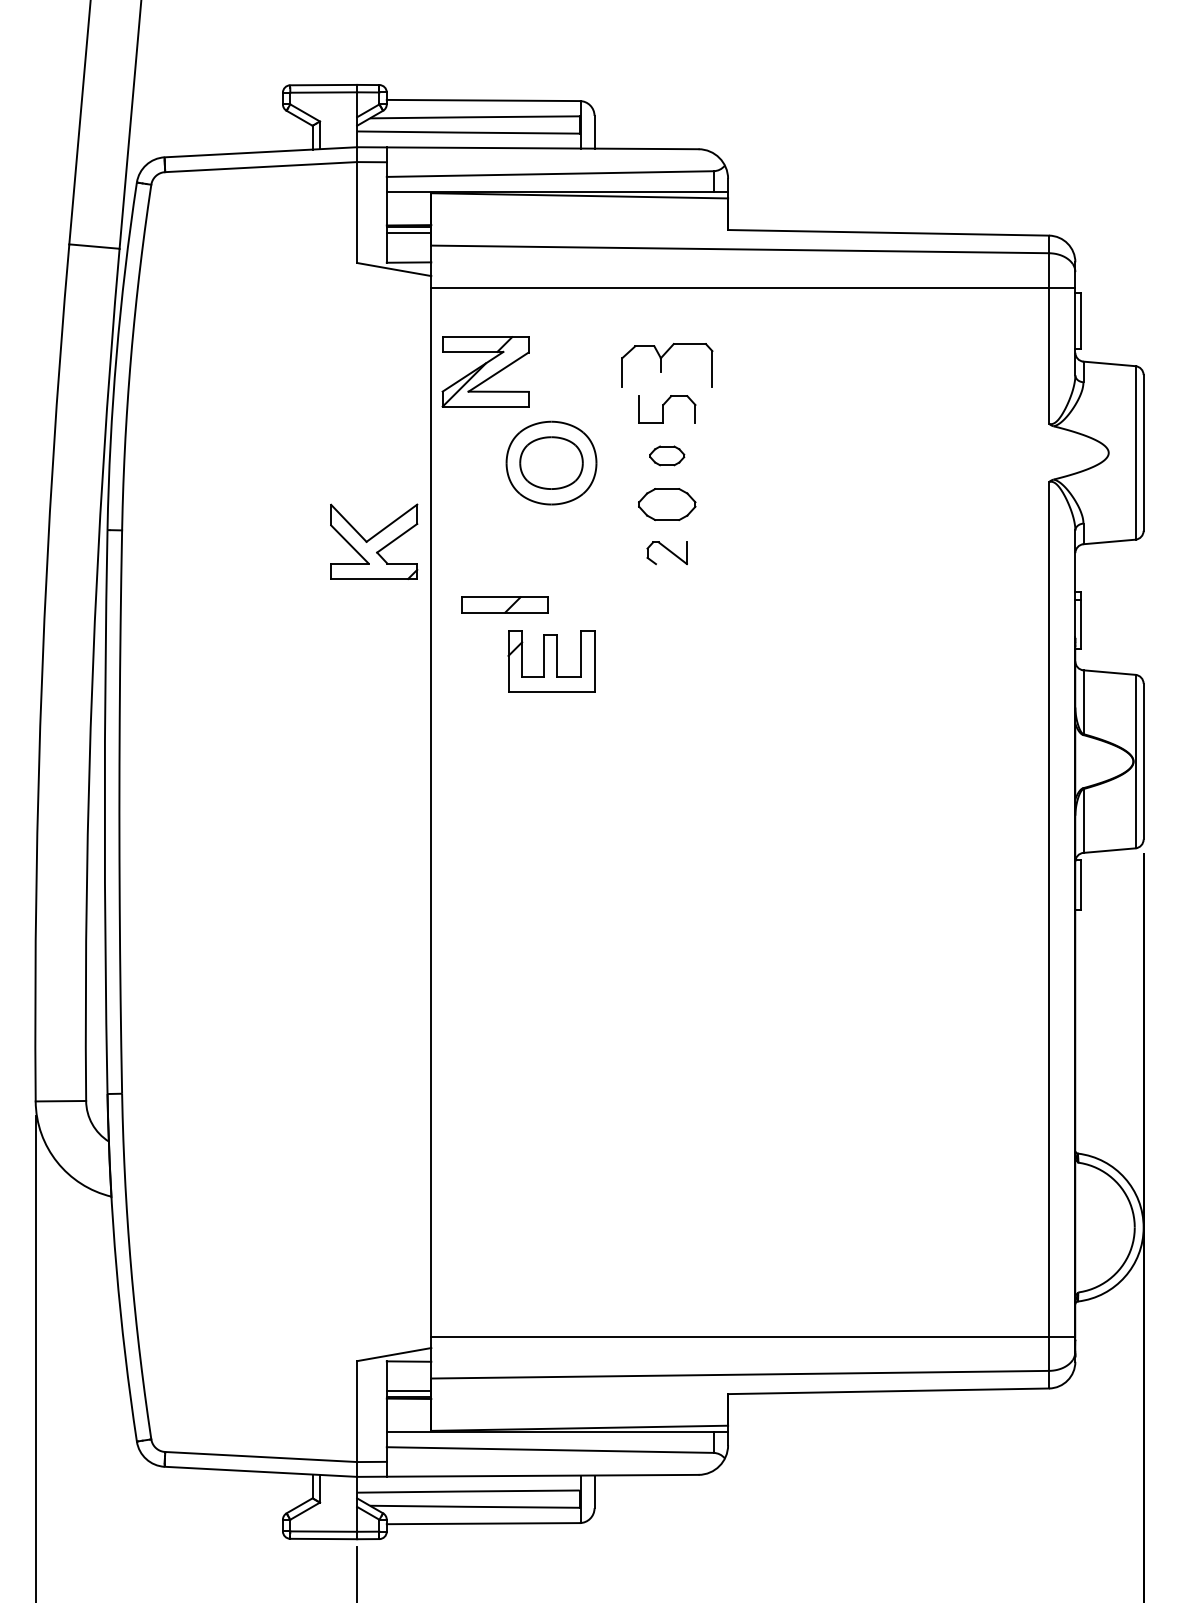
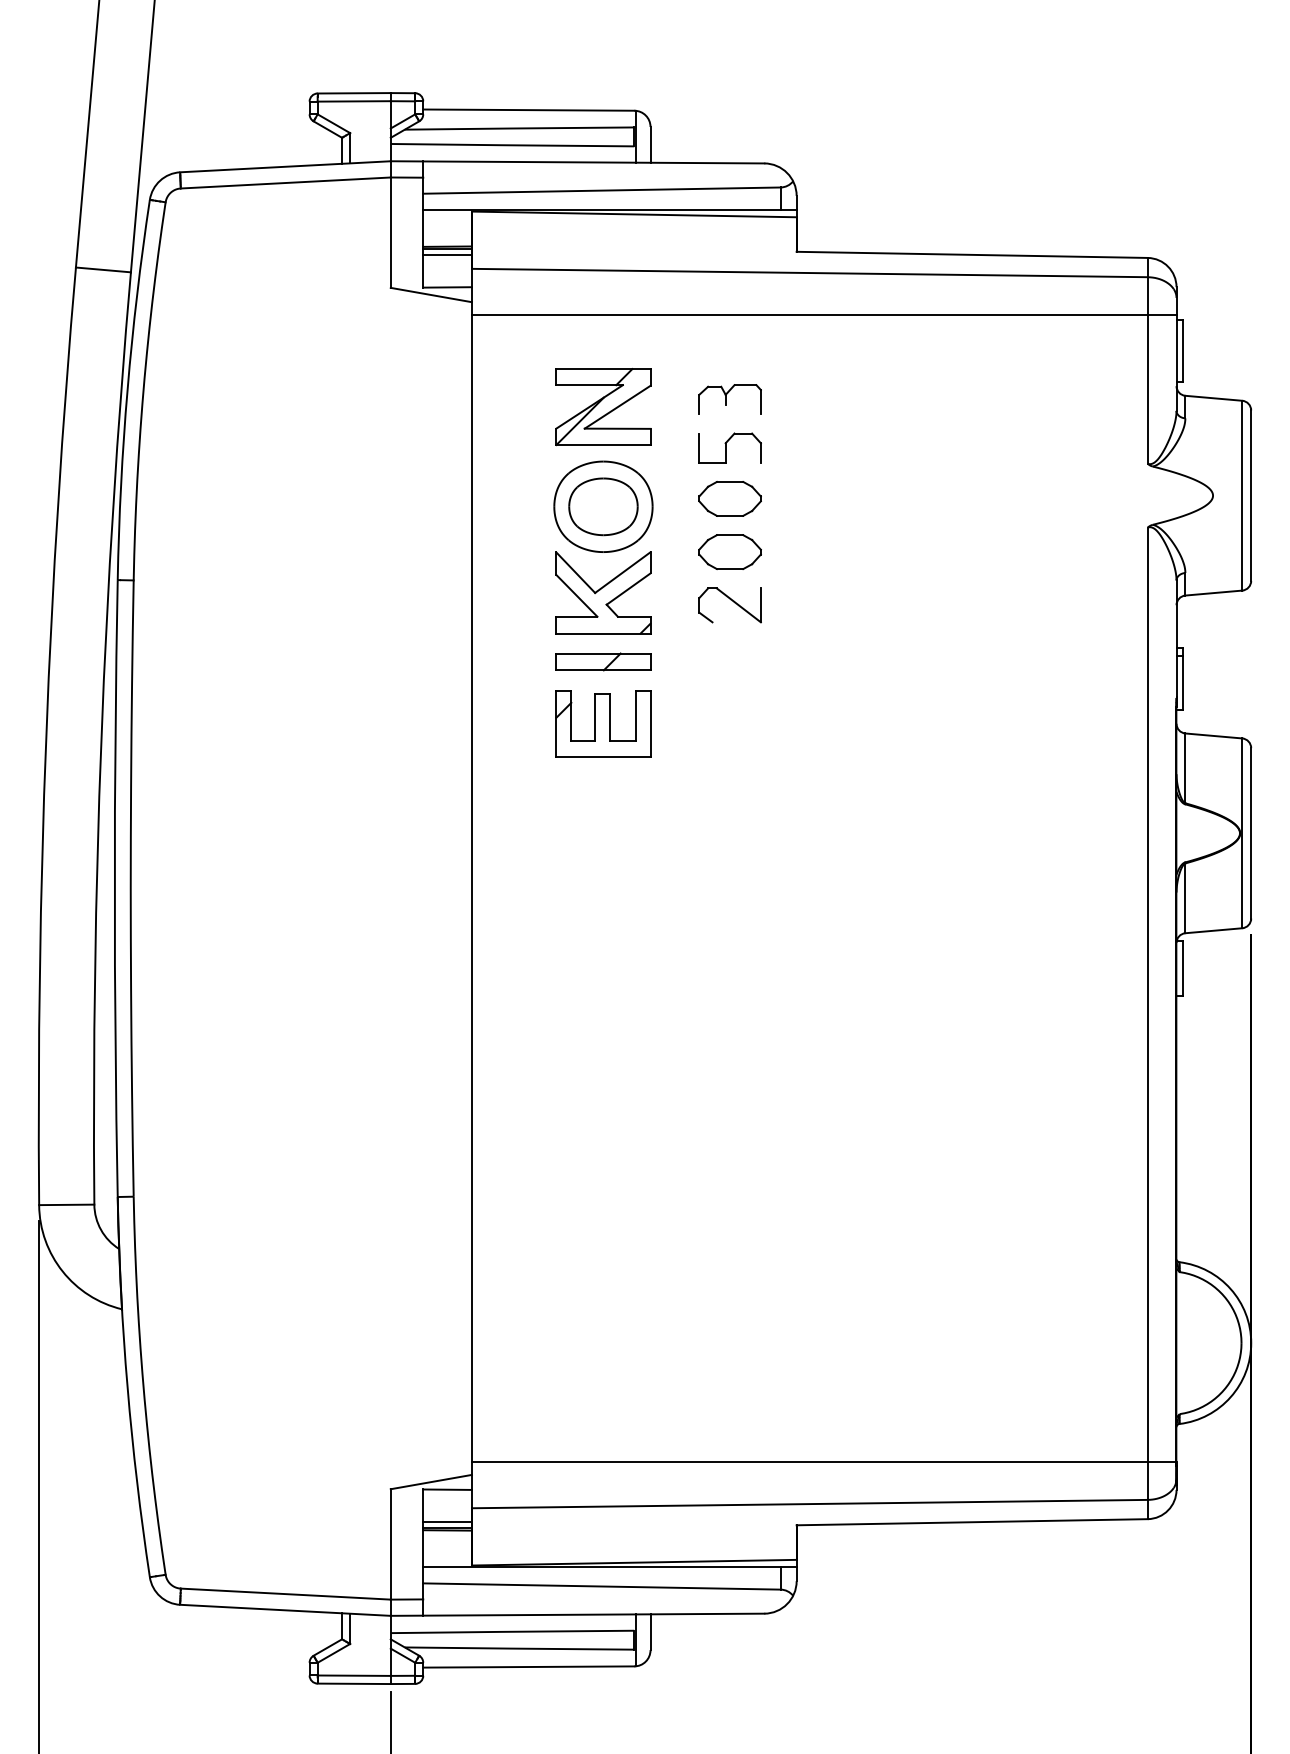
part: (666, 365) -> (729, 399), size x0.62
part: (485, 372) -> (603, 407), moved
part: (666, 455) -> (729, 498), size x1.67
part: (374, 541) -> (603, 592), moved
part: (666, 553) -> (729, 605), size x1.43
part: (504, 604) -> (603, 661), moved

